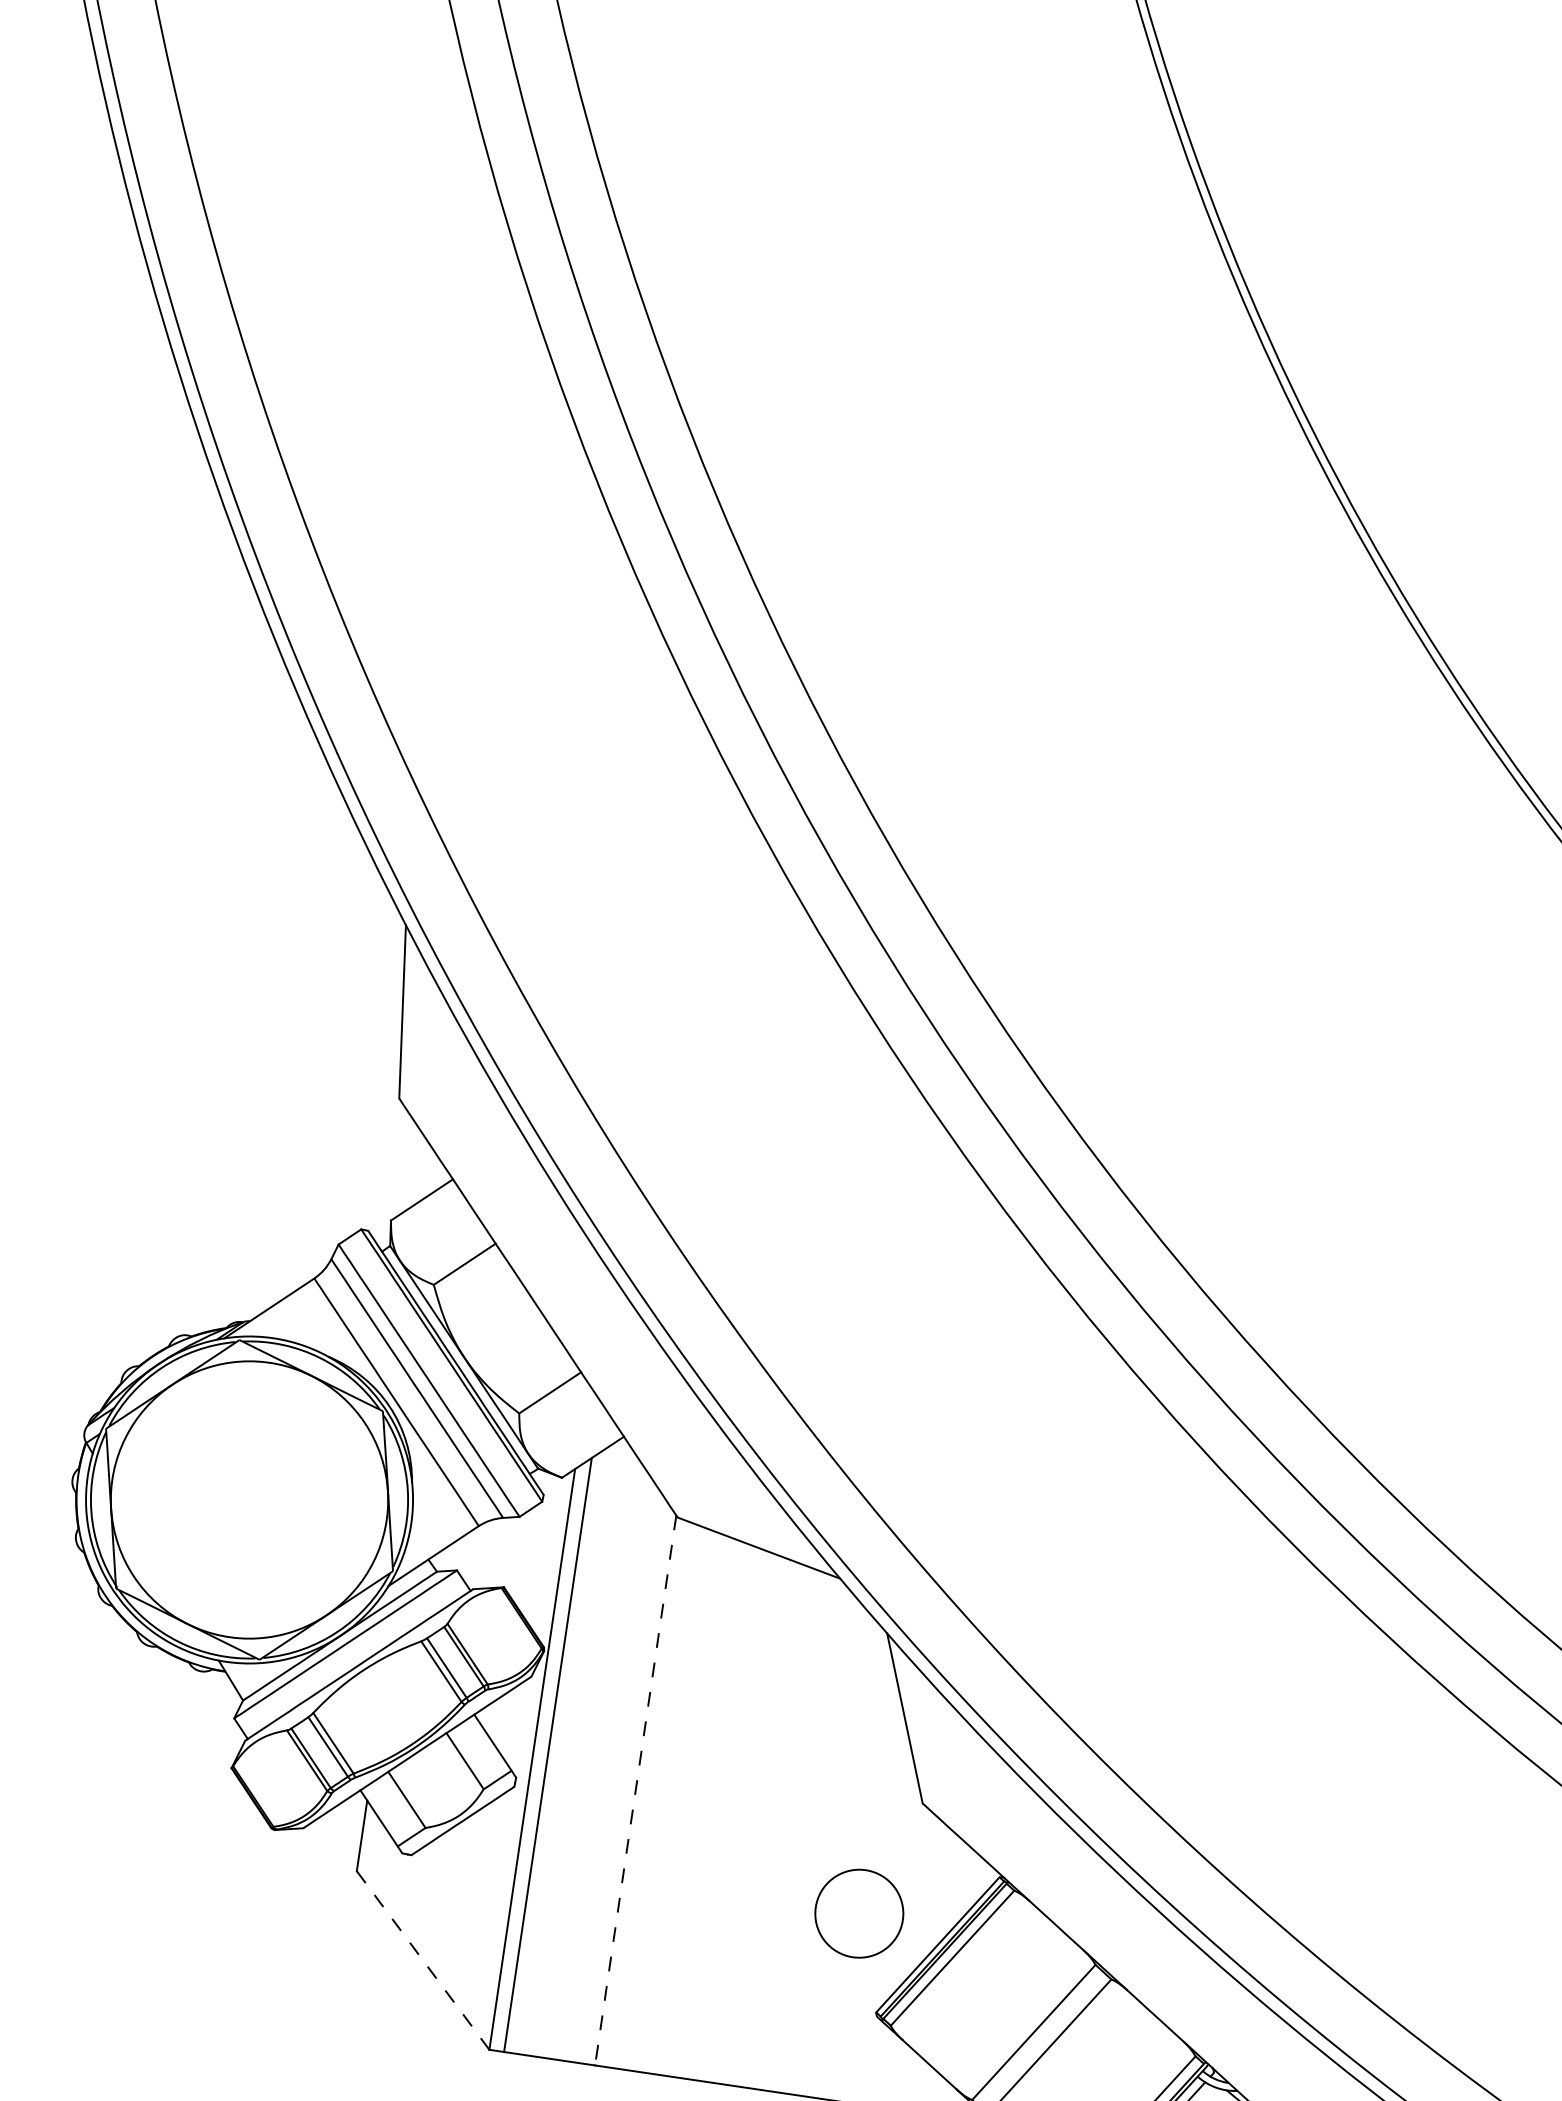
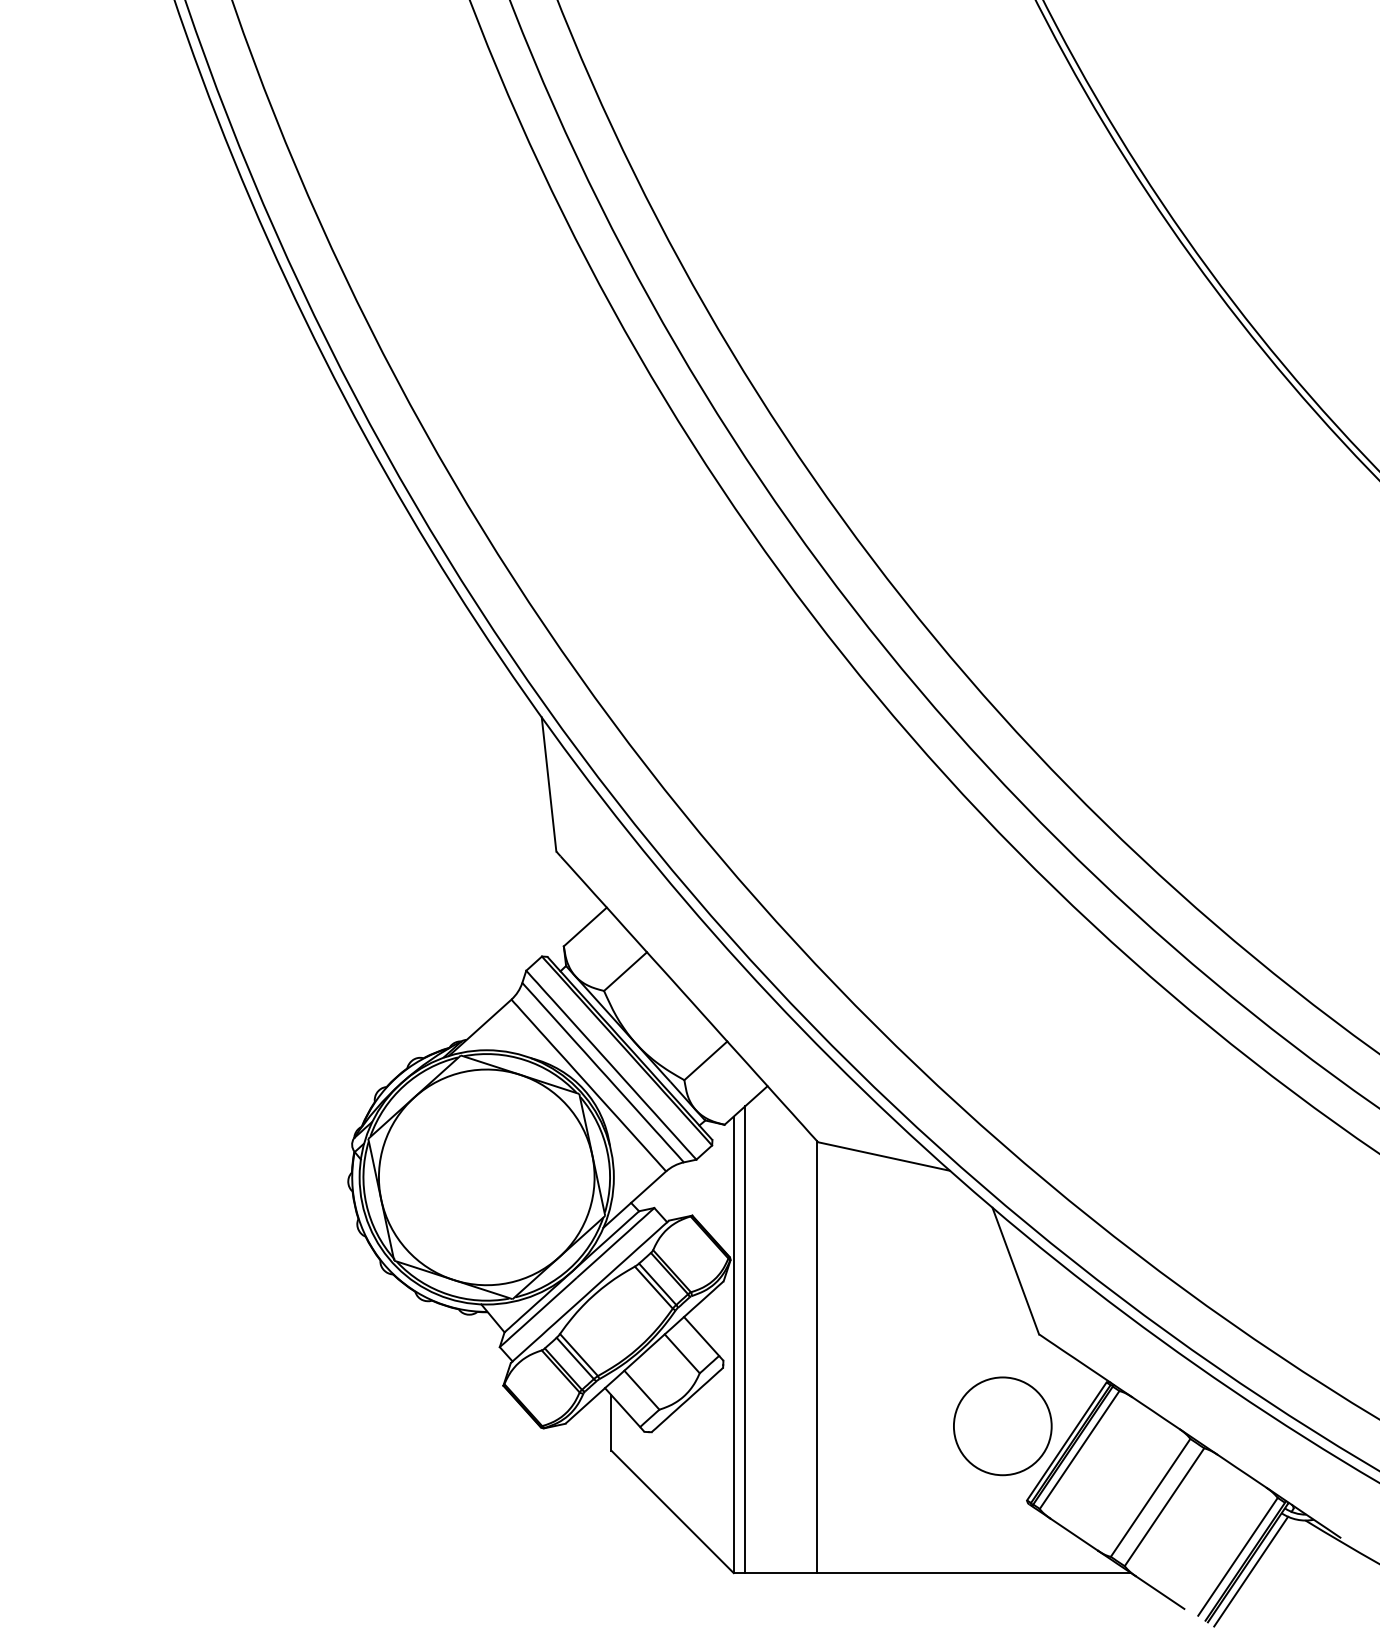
line: (635, 1791) -> (816, 1357), dashed -> solid
circle: (858, 1913) -> (1002, 1426), size x1.43
line: (423, 1959) -> (672, 1511), dashed -> solid

